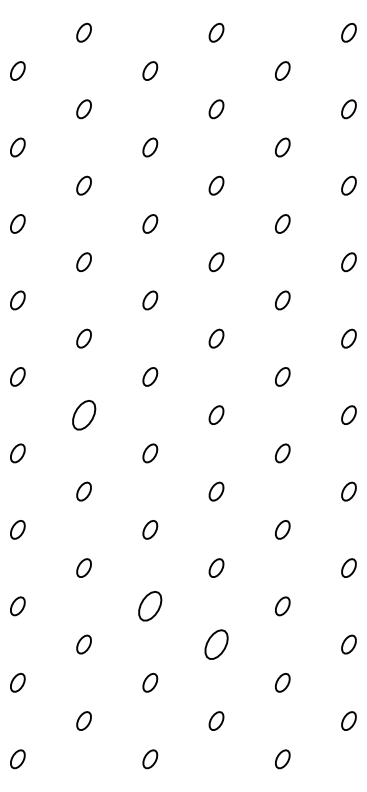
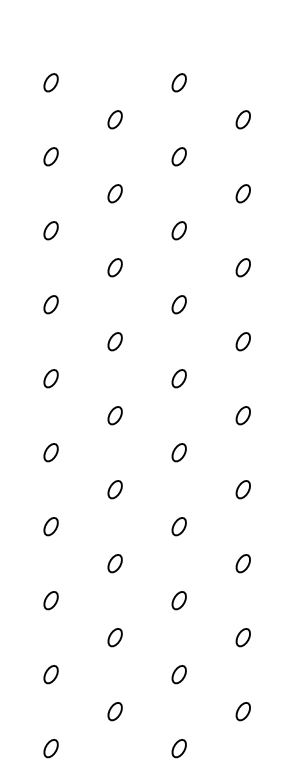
part: (83, 414) -> (50, 452), size x0.62
part: (150, 606) -> (115, 637), size x0.62
part: (216, 644) -> (179, 674), size x0.62

